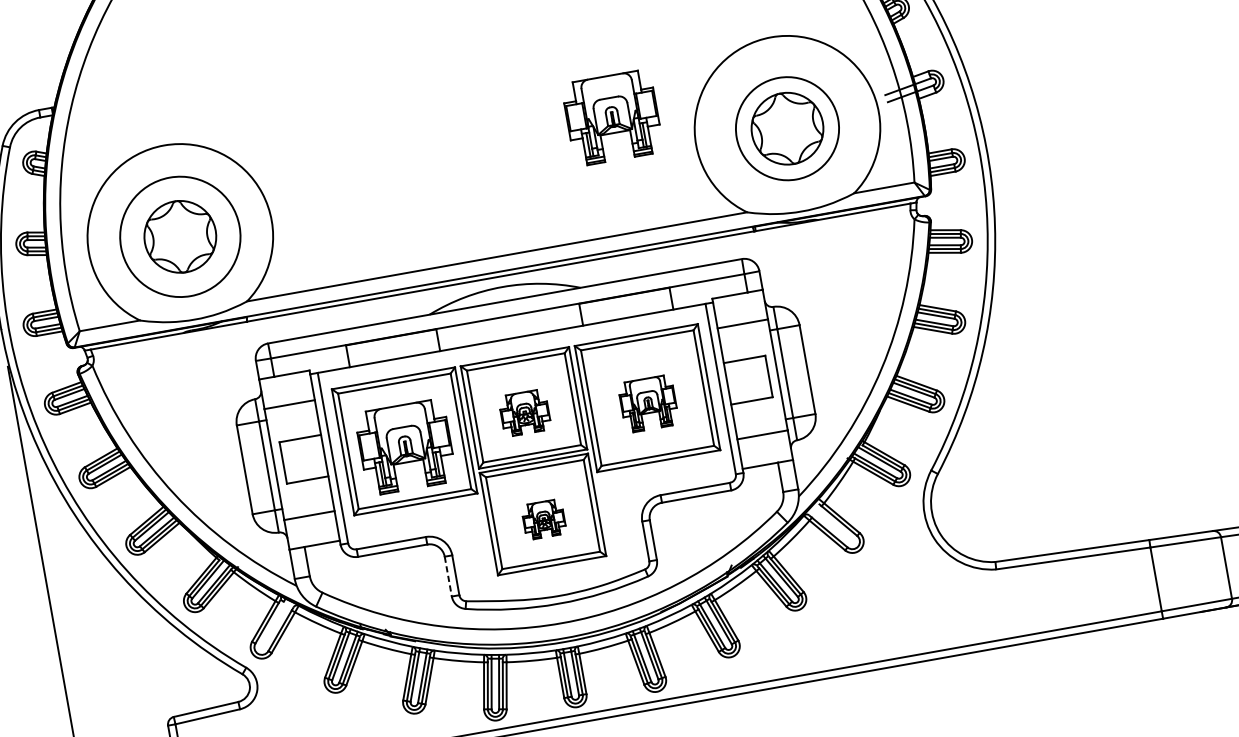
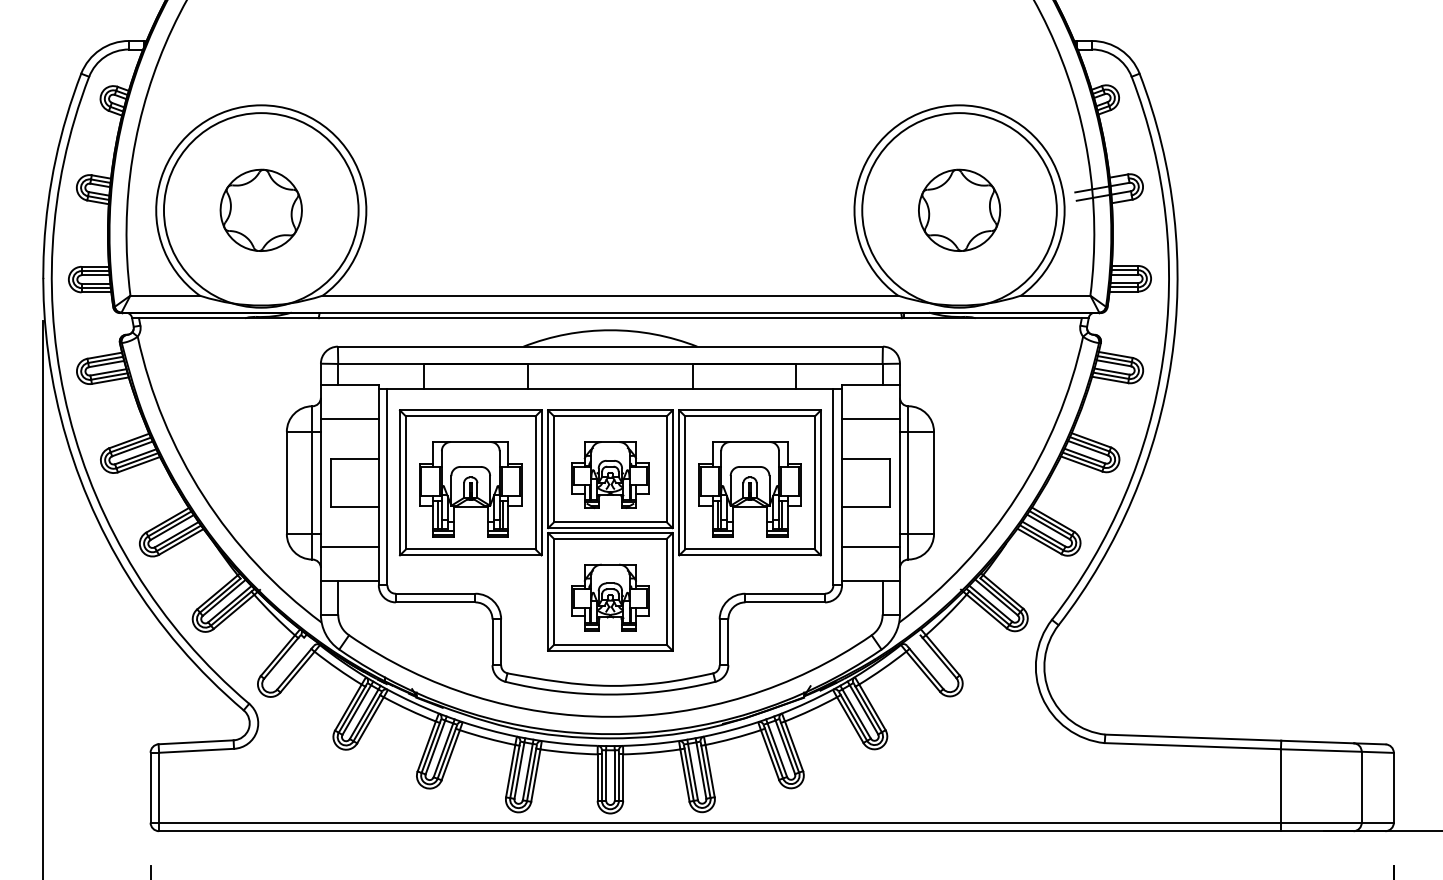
part: (612, 117) -> (766, 163), removed
circle: (787, 128) -> (959, 210), size x1.67
circle: (179, 237) -> (260, 210), size x1.43
part: (648, 403) -> (749, 489), size x1.67
part: (524, 412) -> (610, 474), size x1.43
part: (543, 519) -> (610, 597), size x1.67
line: (448, 576) -> (492, 642), dashed -> solid

